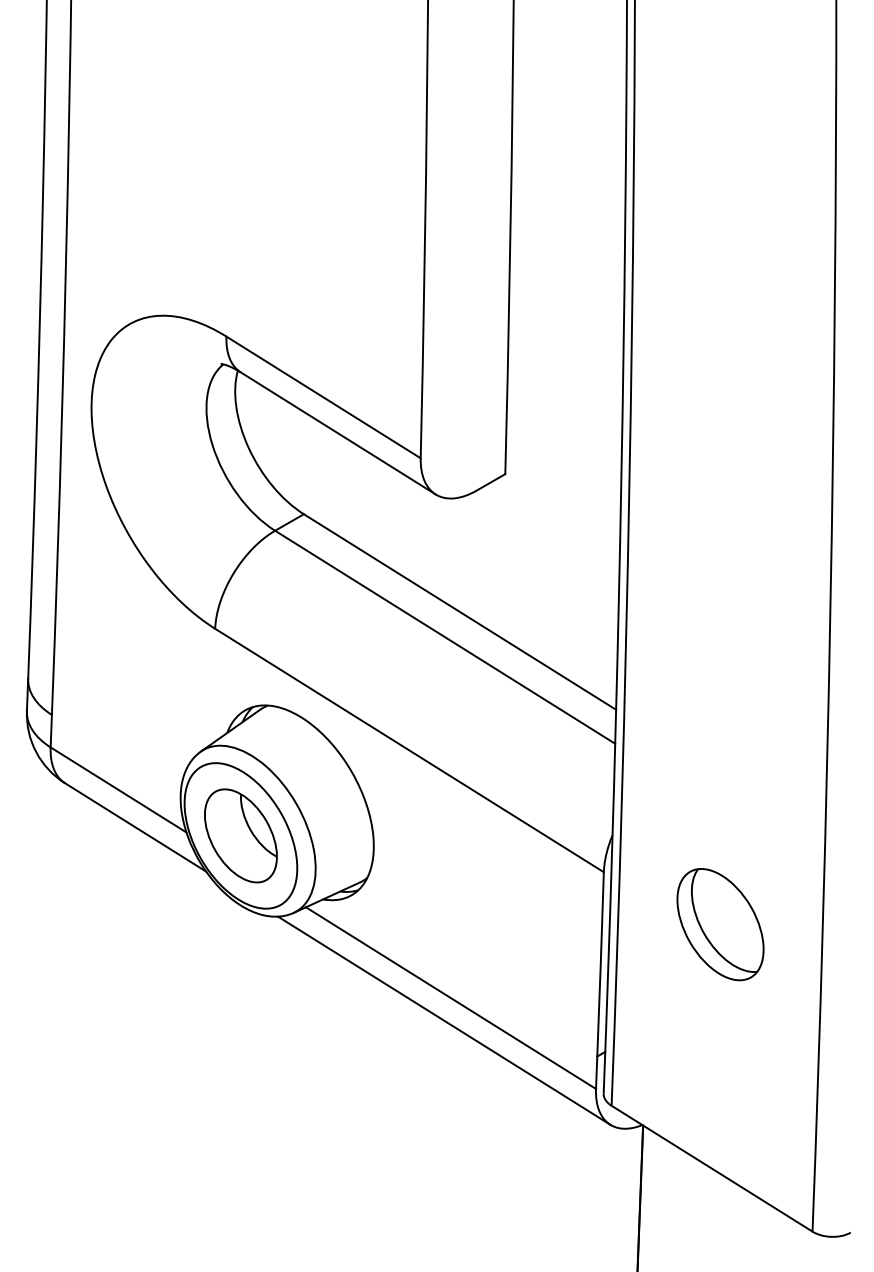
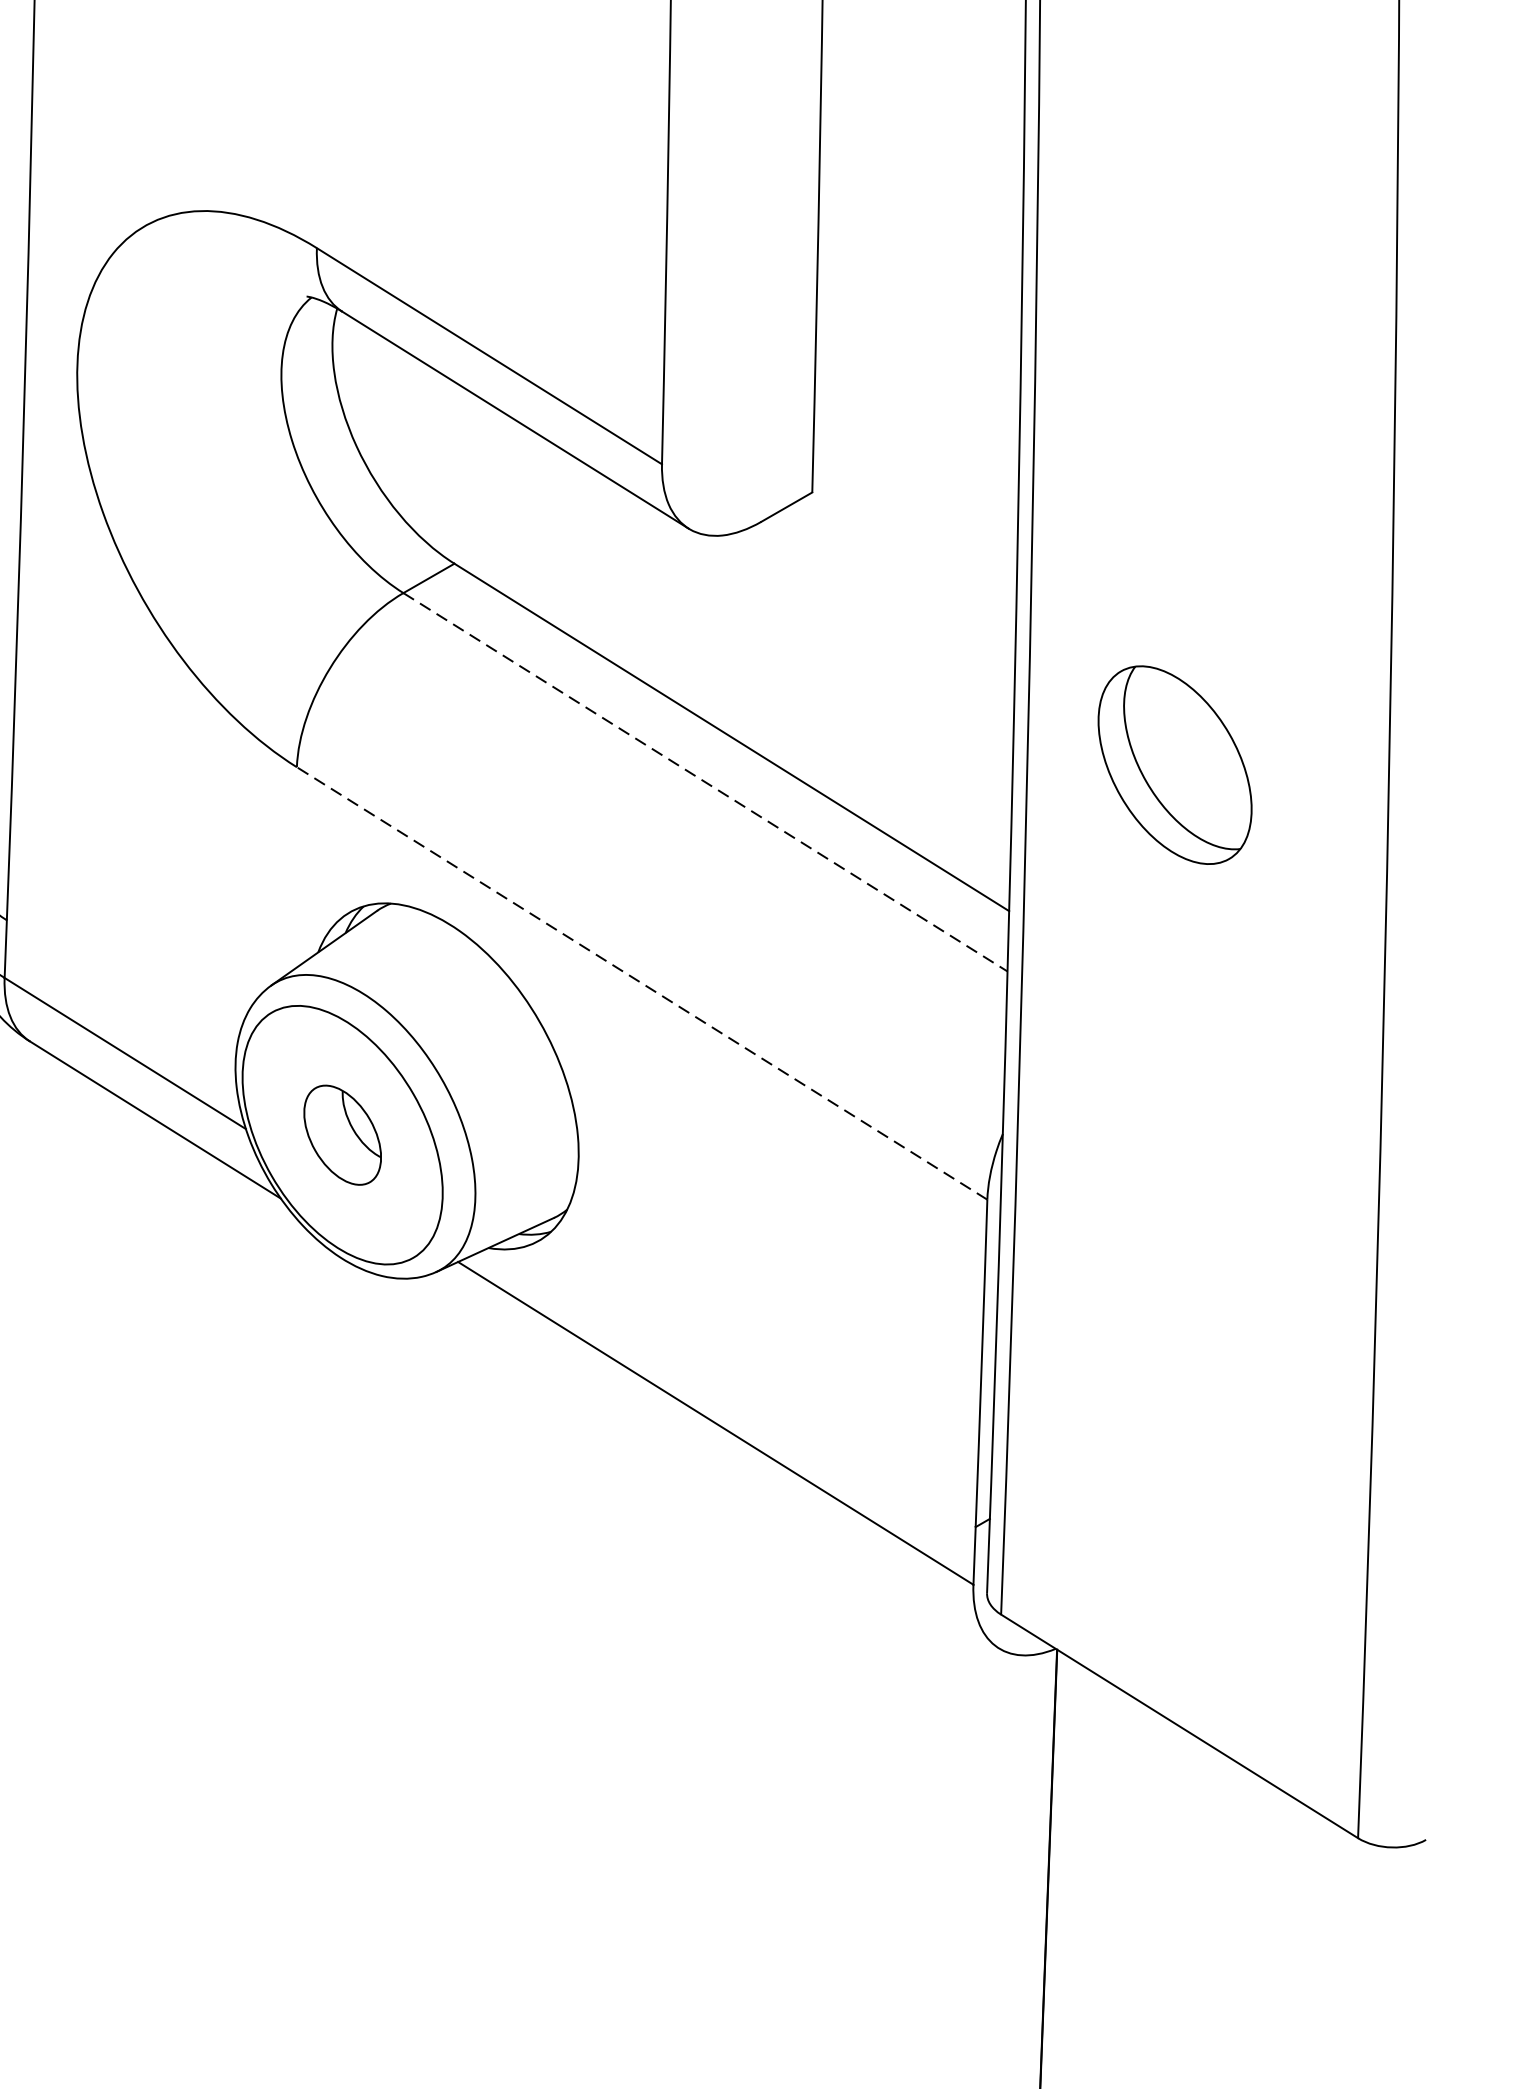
line: (445, 637) -> (706, 782), solid -> dashed
line: (409, 750) -> (642, 983), solid -> dashed
part: (240, 835) -> (341, 1134), size x0.6
part: (720, 924) -> (1175, 764), moved
line: (444, 1020) -> (704, 1463), removed

